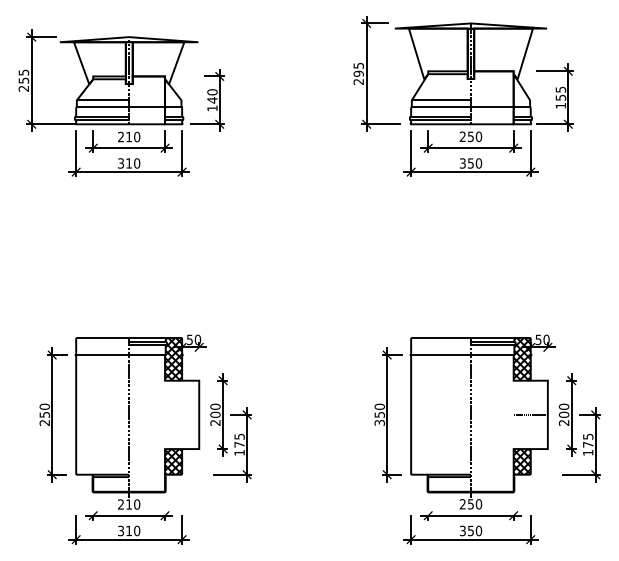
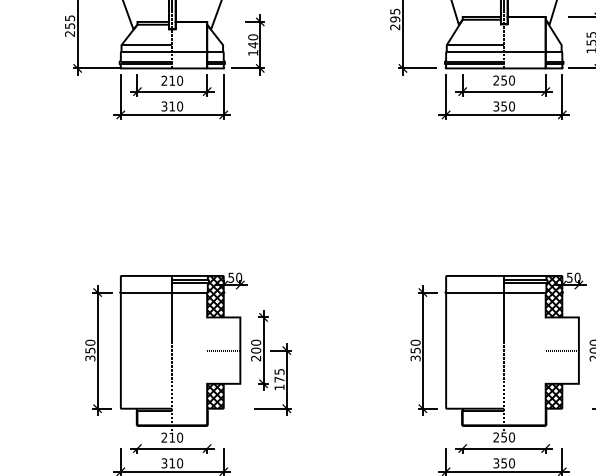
line: (182, 414) -> (224, 350), added
text: (45, 422) -> (91, 358), 250 -> 350

